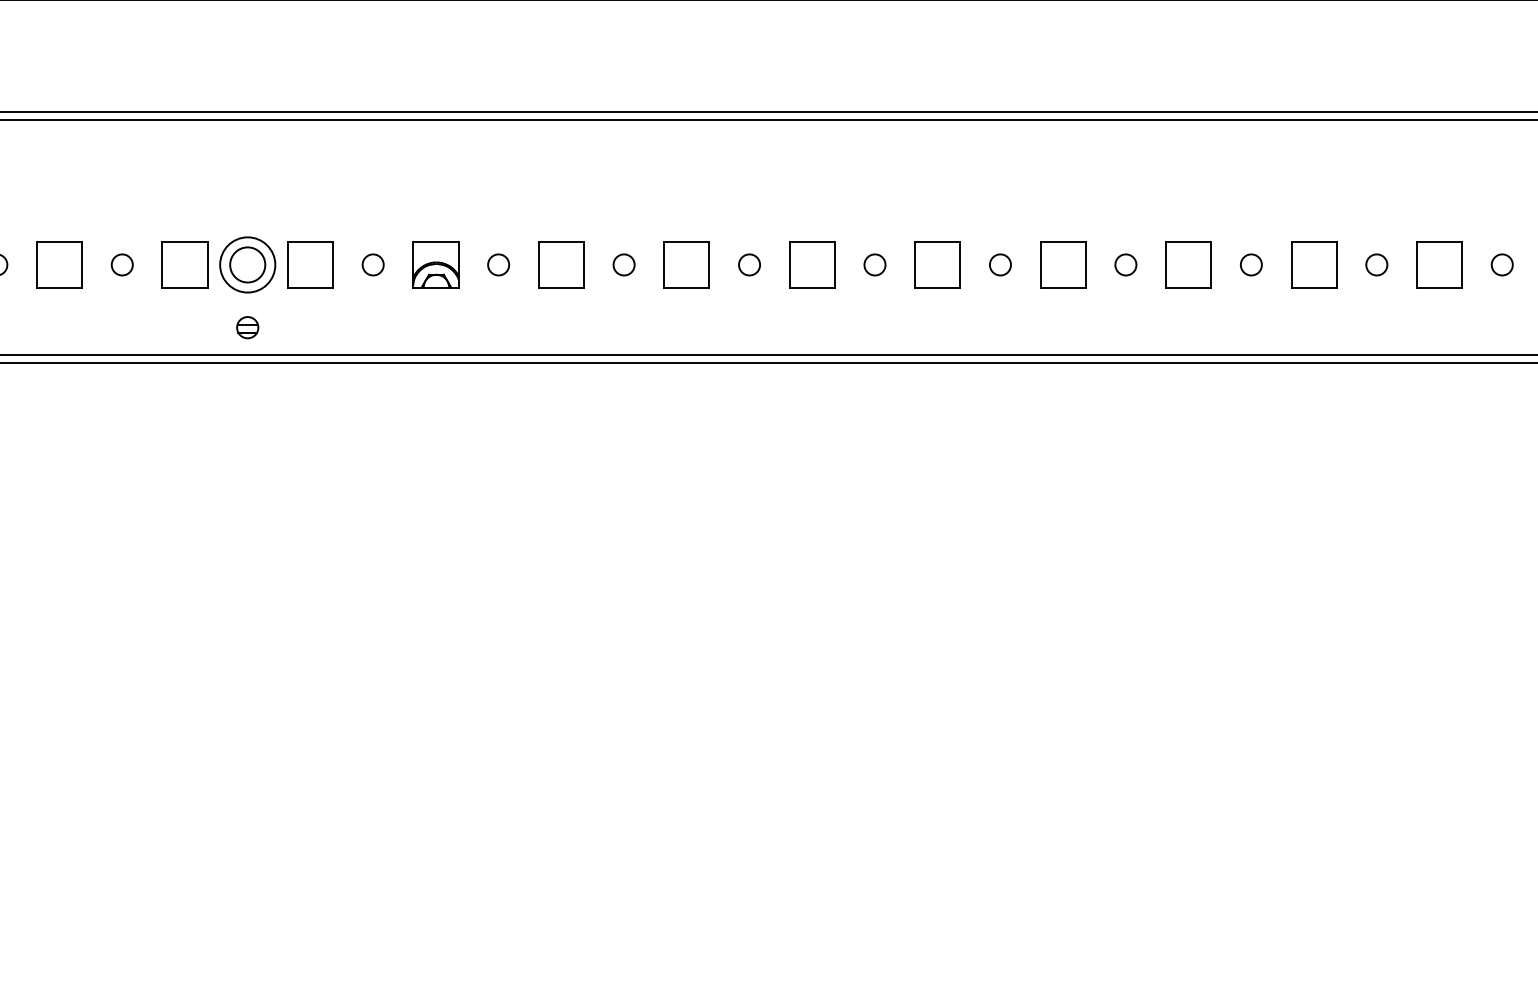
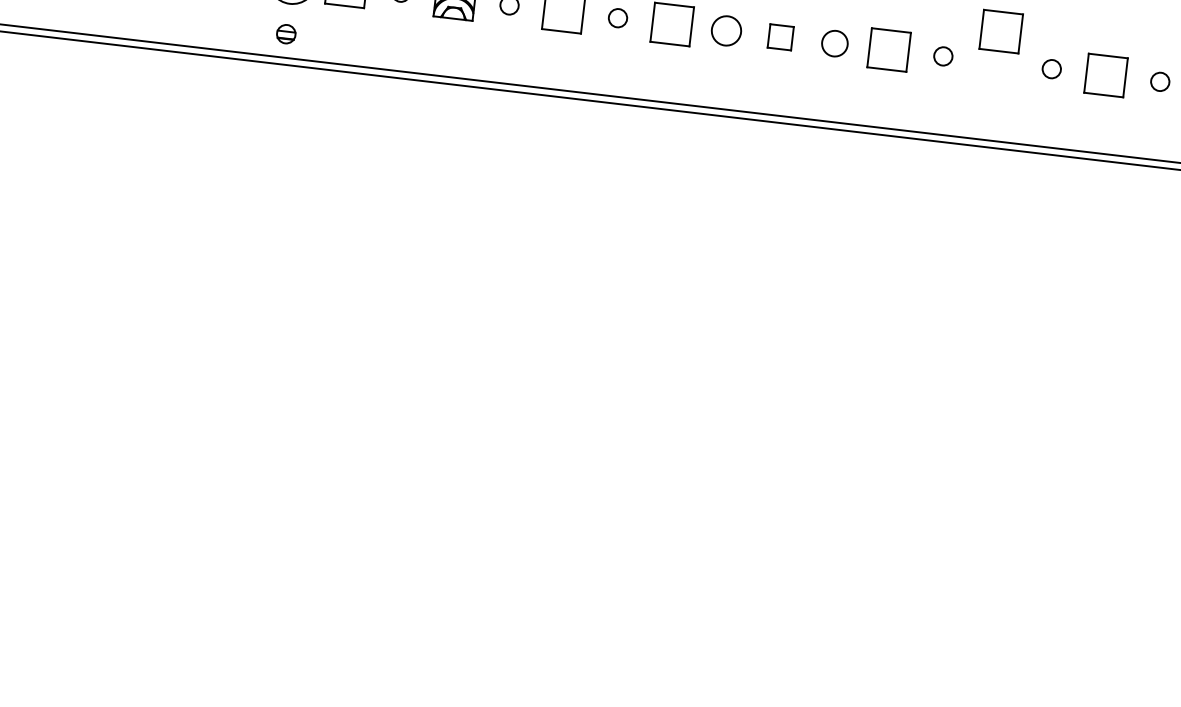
circle: (749, 264) -> (726, 30), size x1.6
part: (812, 264) -> (780, 36), size x0.6
circle: (874, 264) -> (834, 43), size x1.4
part: (1063, 264) -> (1001, 31), moved

